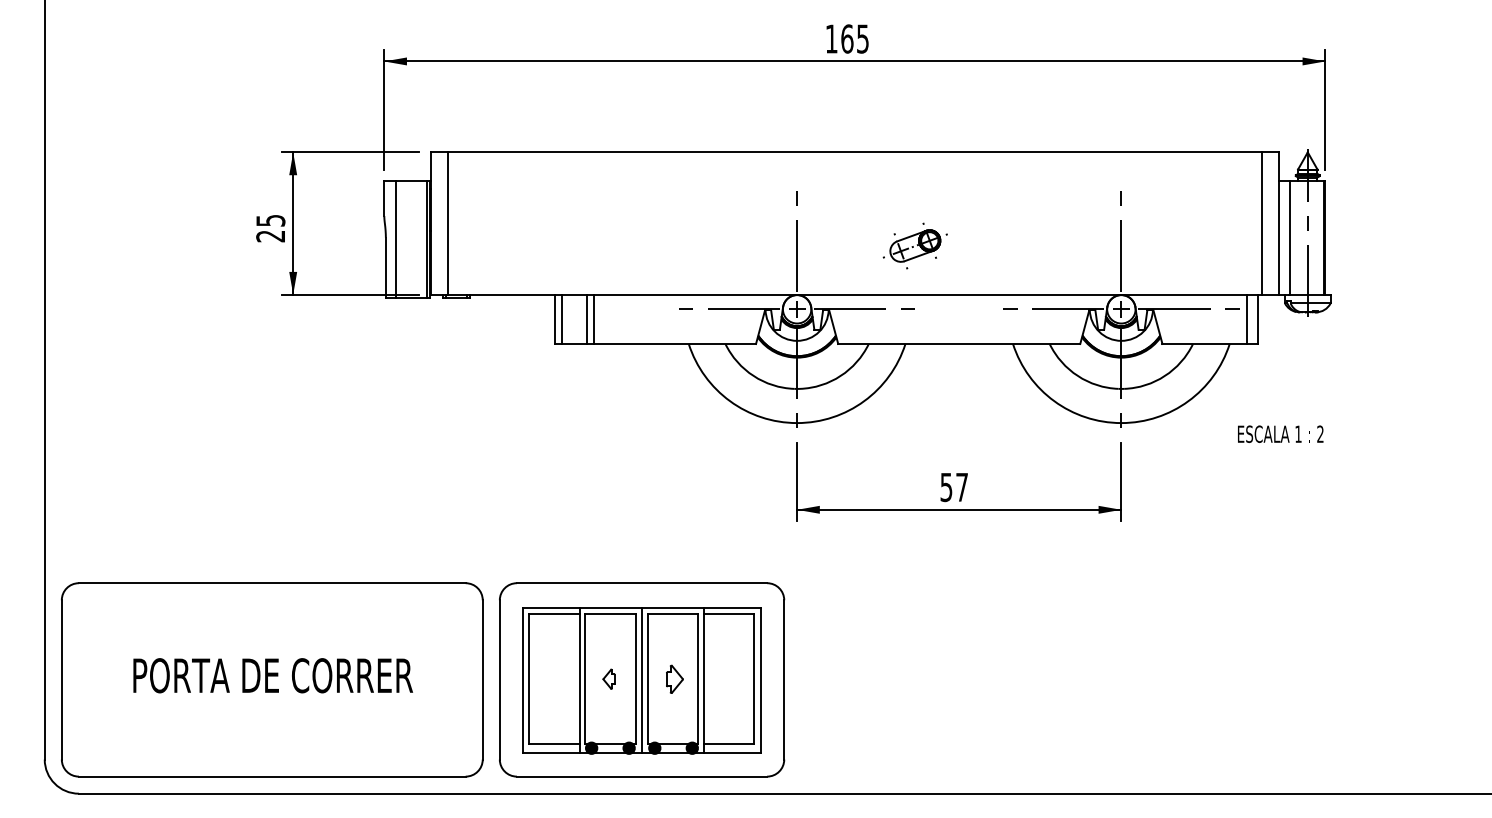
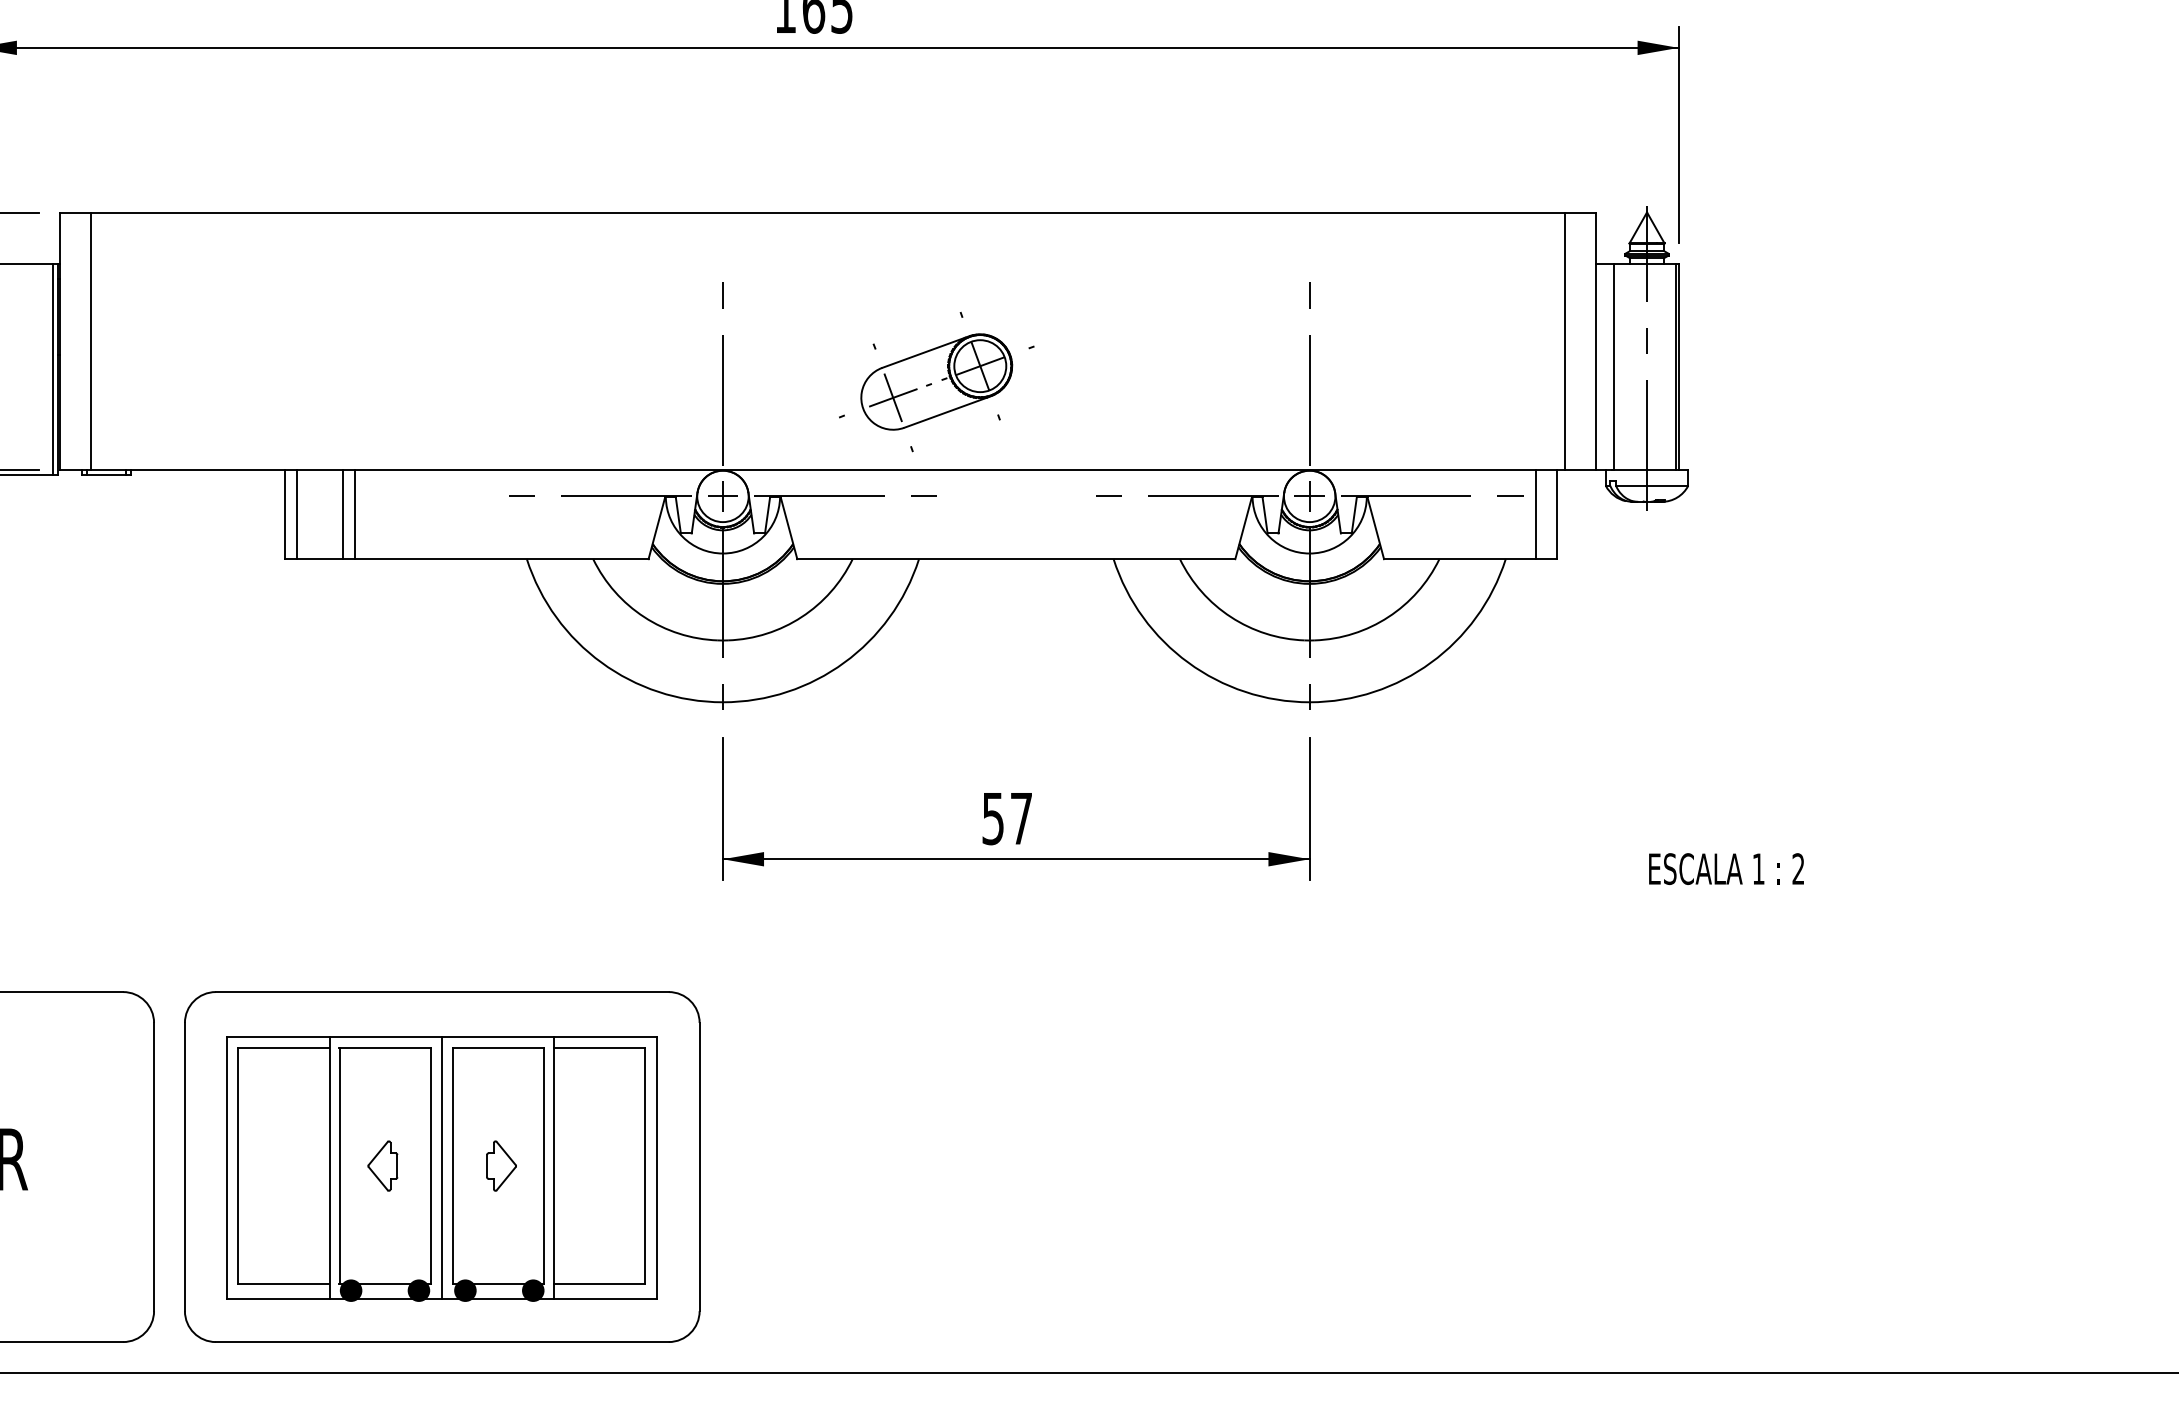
part: (915, 245) -> (937, 380), size x1.67
text: (1280, 433) -> (1726, 867), moved
part: (608, 678) -> (381, 1164), size x1.43

